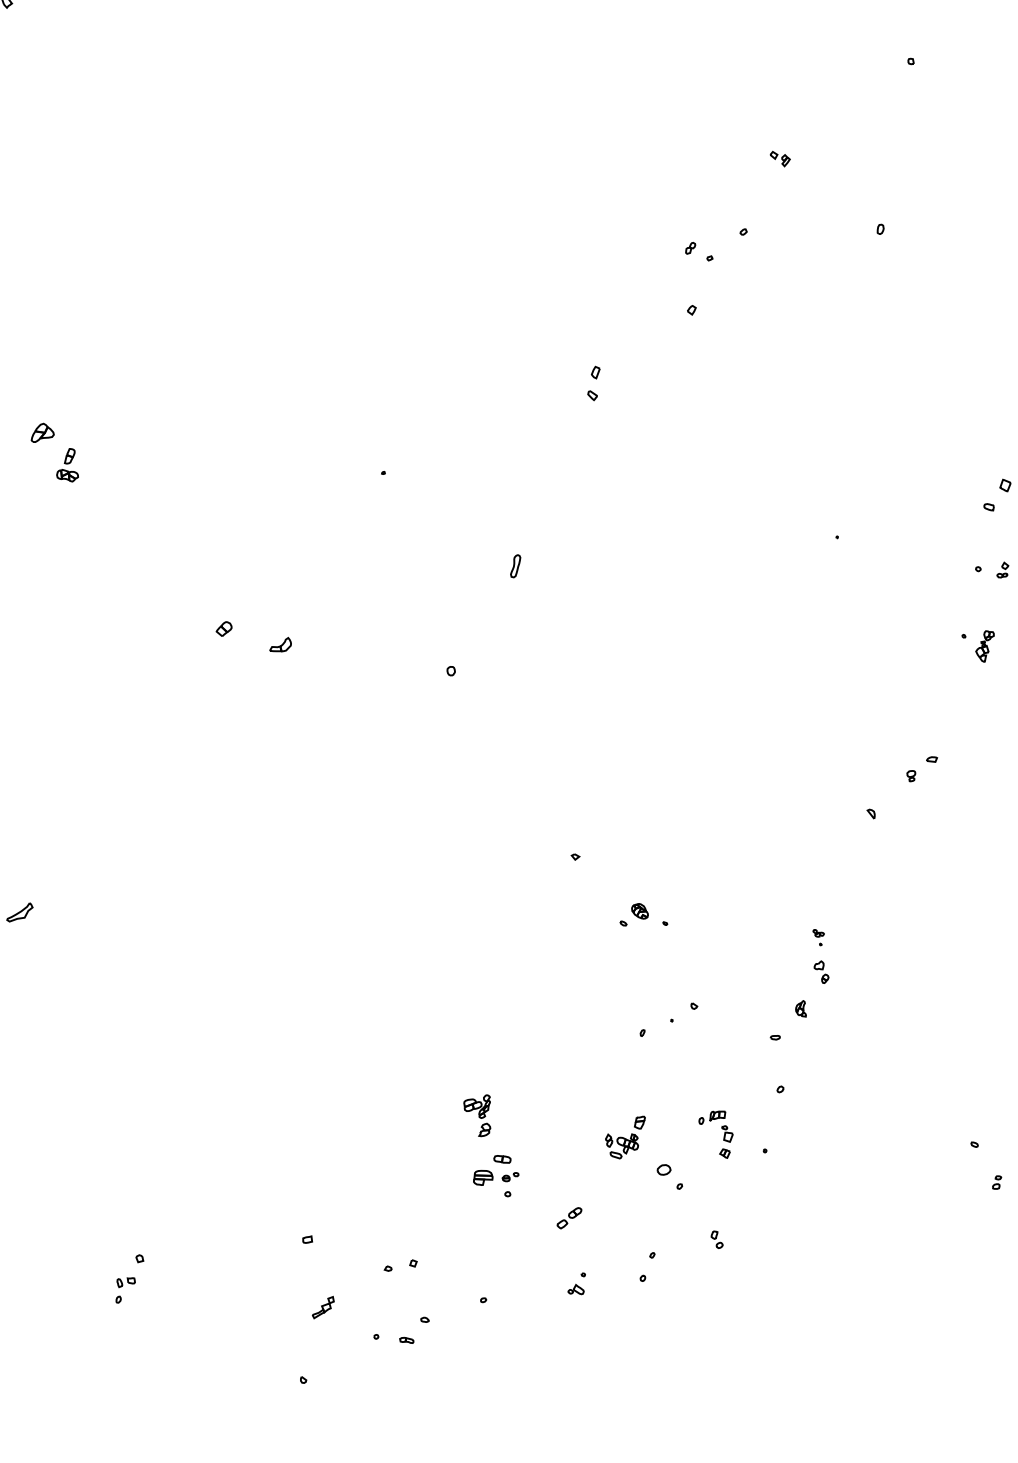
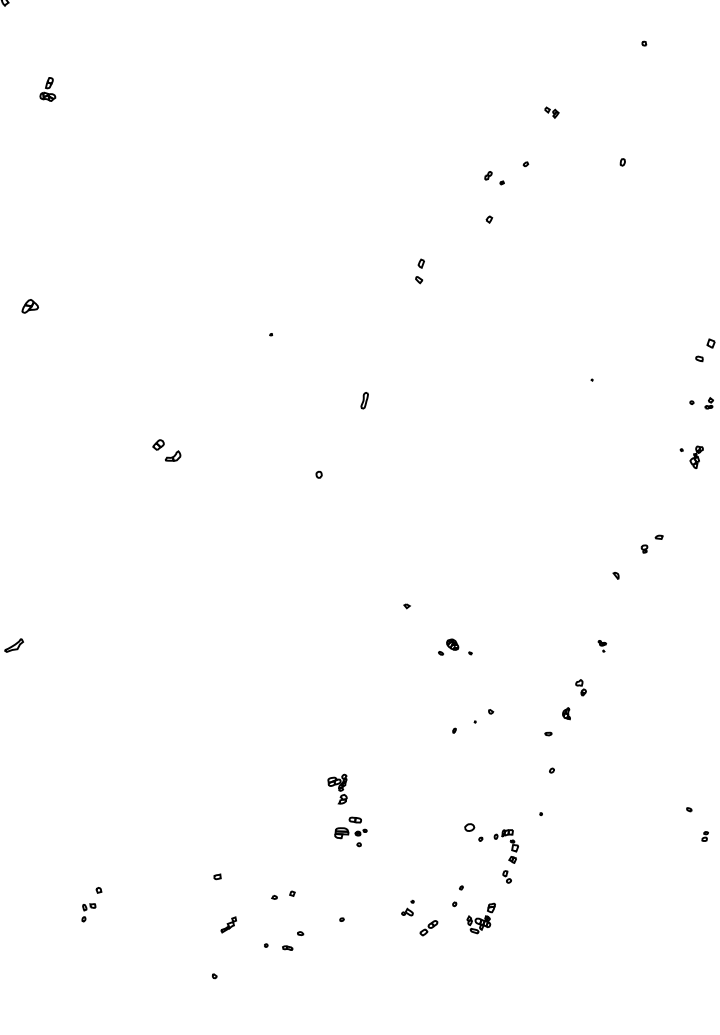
part: (67, 465) -> (47, 89), moved
part: (280, 644) -> (172, 455), moved
part: (818, 937) -> (602, 646), moved
part: (723, 1136) -> (511, 847), moved
part: (625, 1137) -> (481, 918), moved
part: (569, 1218) -> (428, 928), moved

